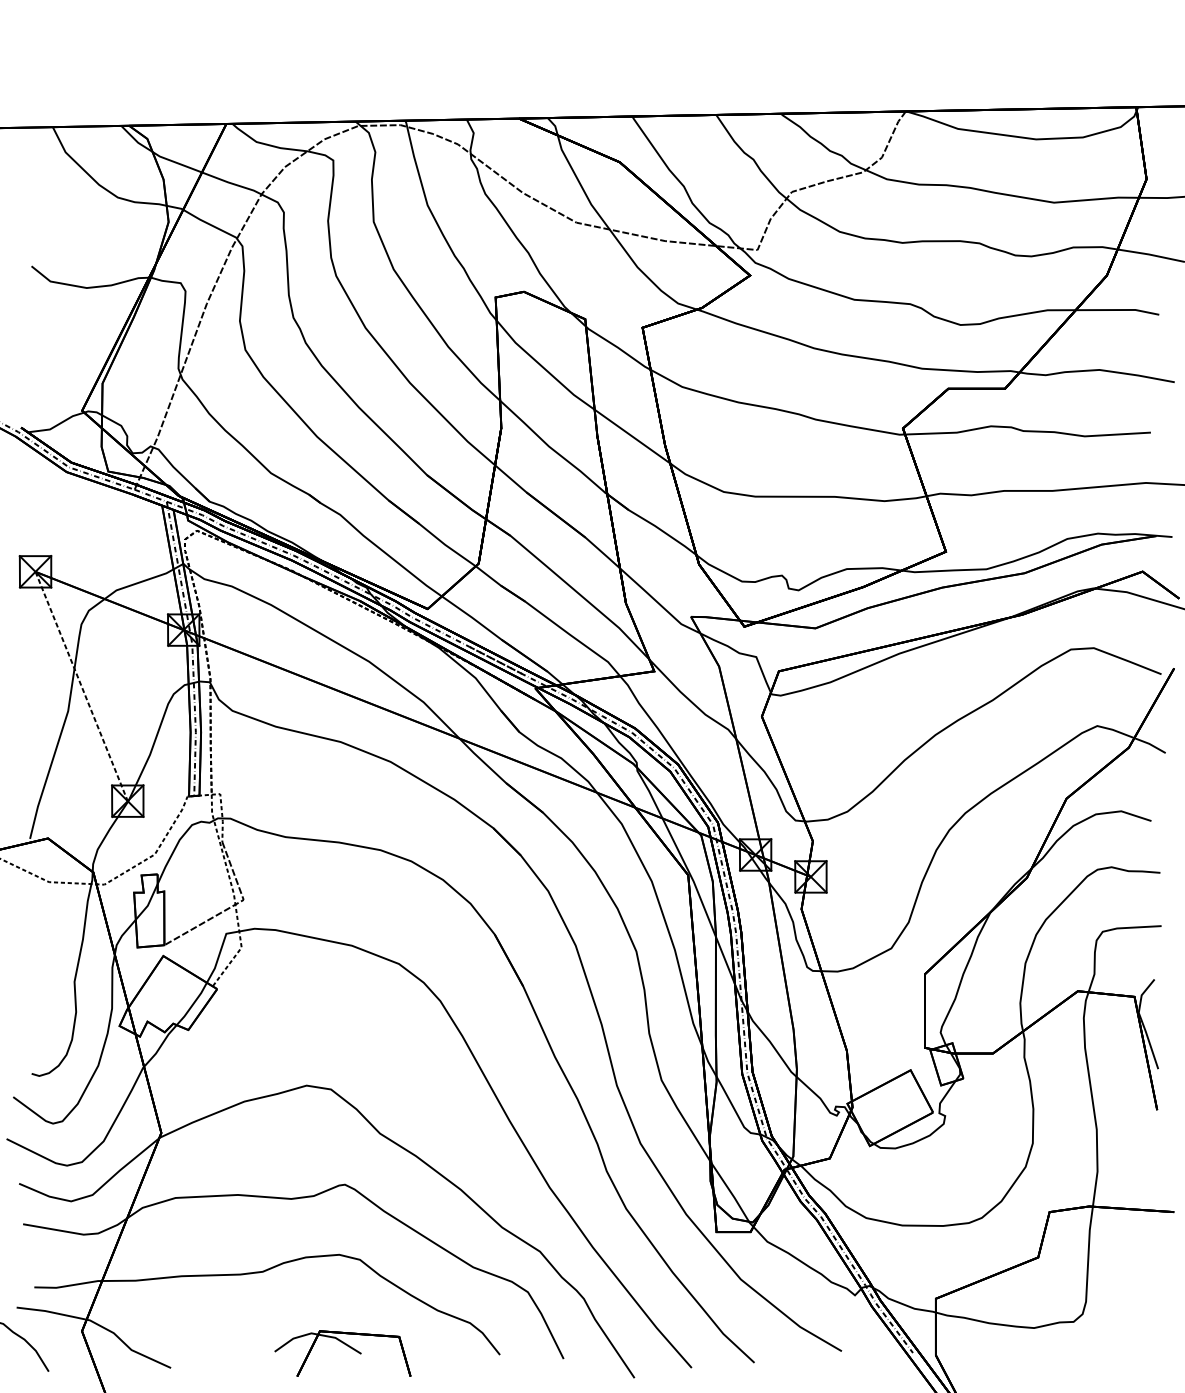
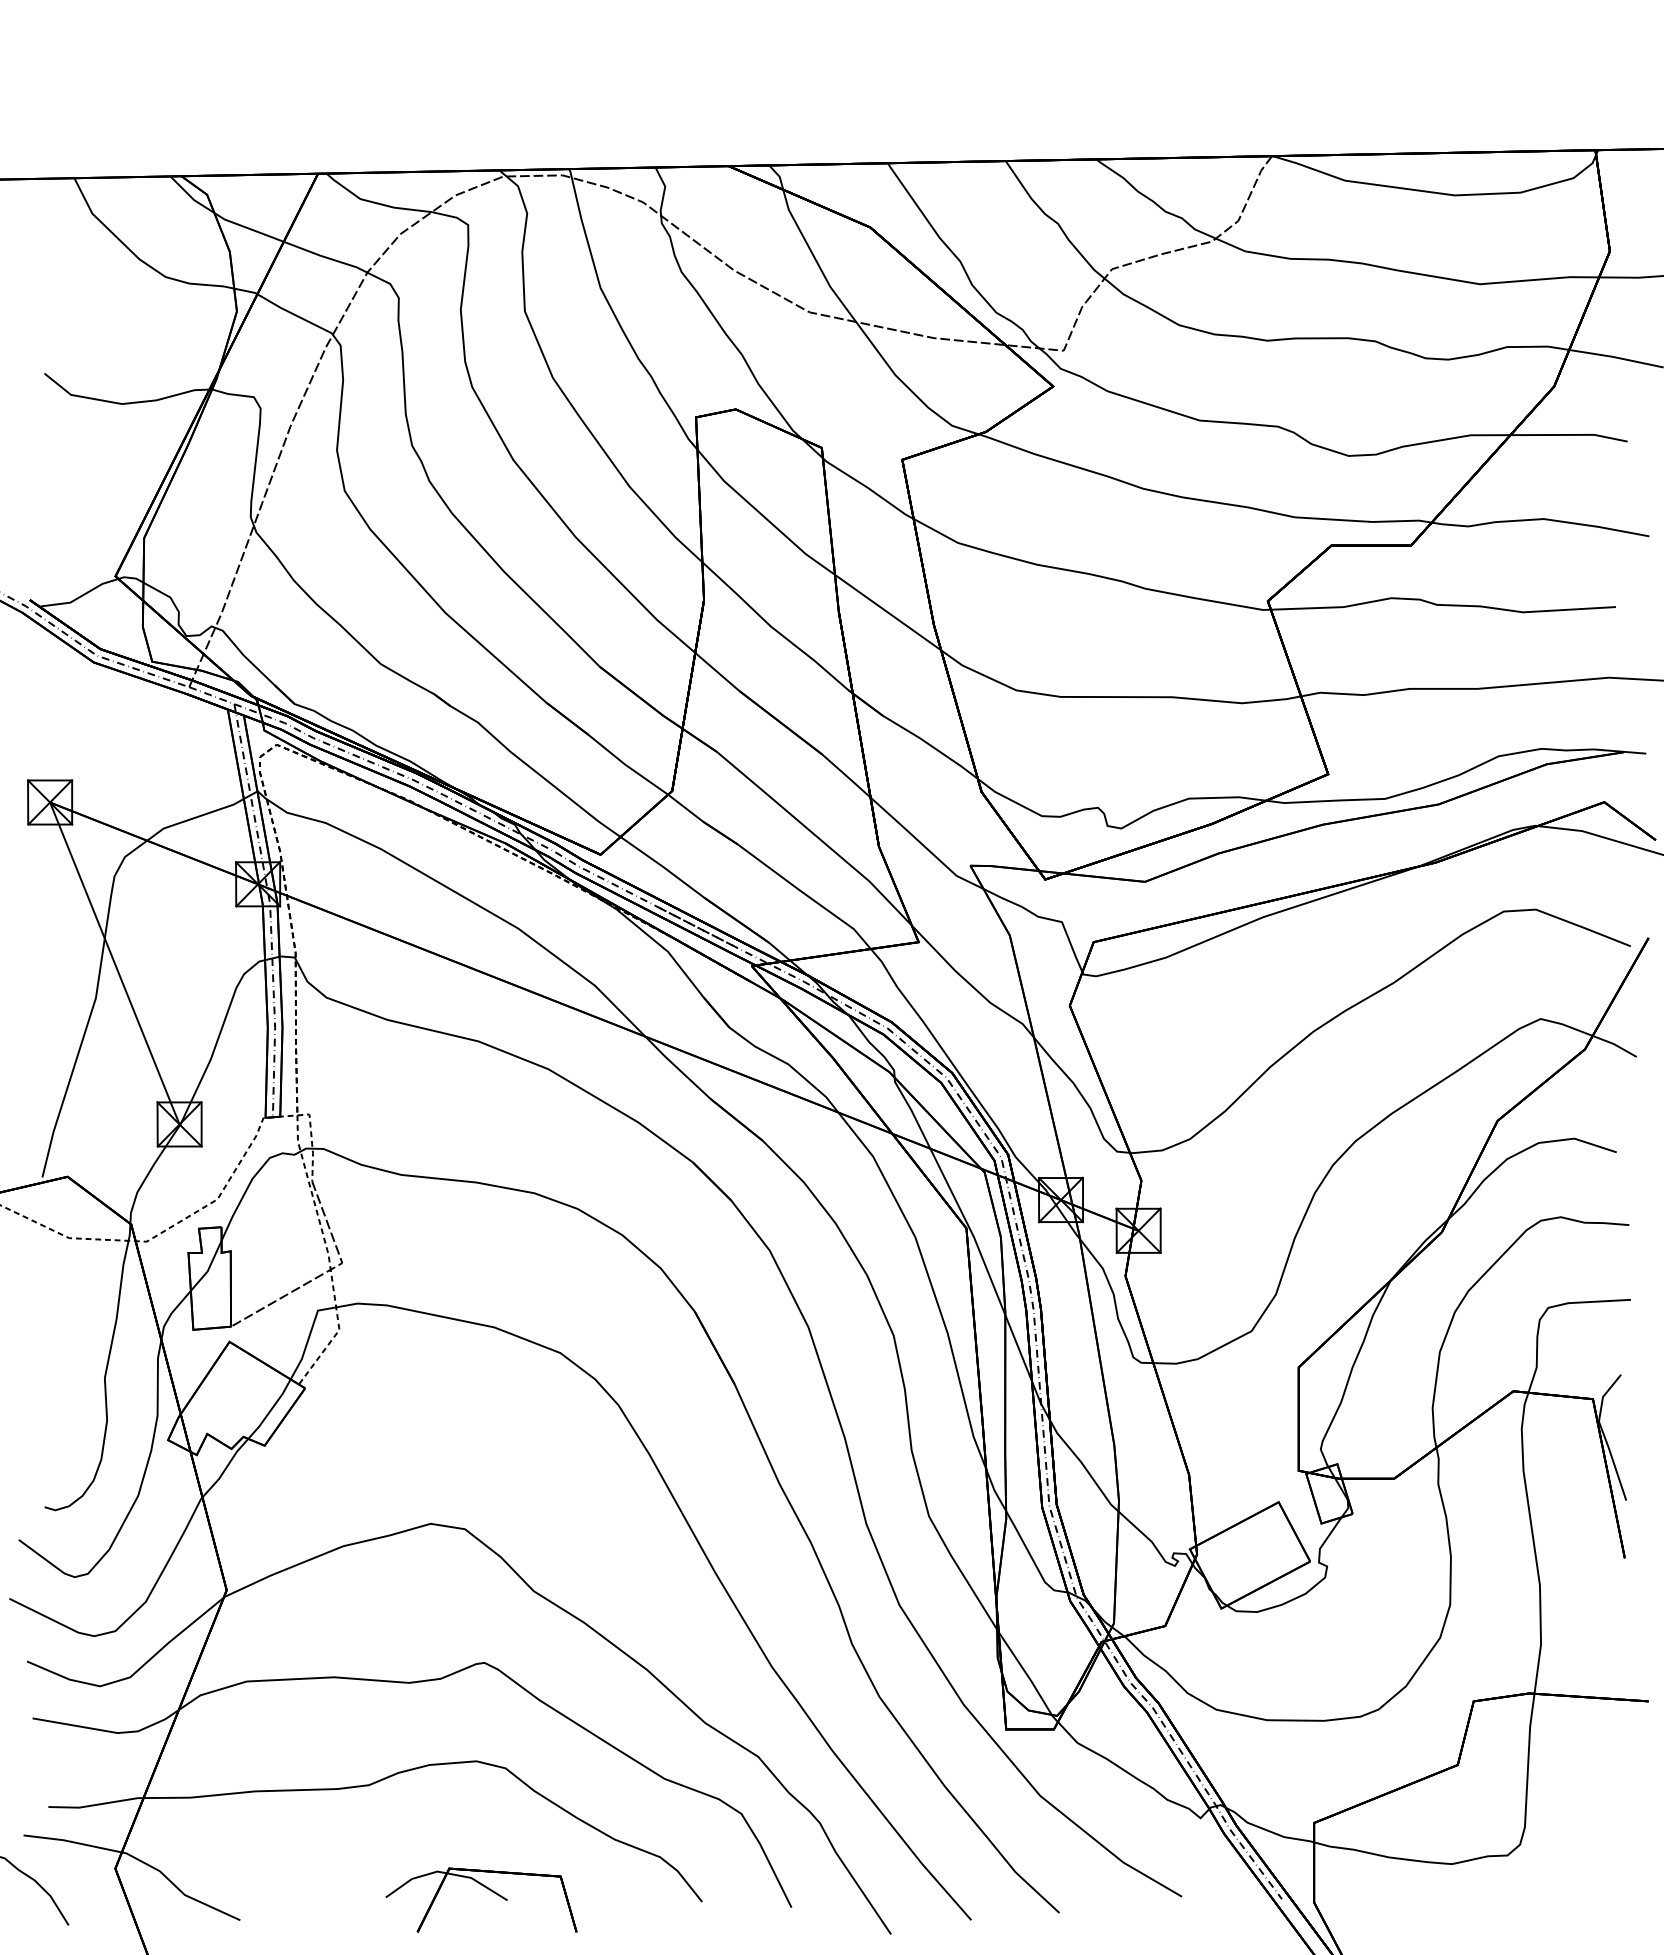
line: (81, 686) -> (114, 963), dashed -> solid

